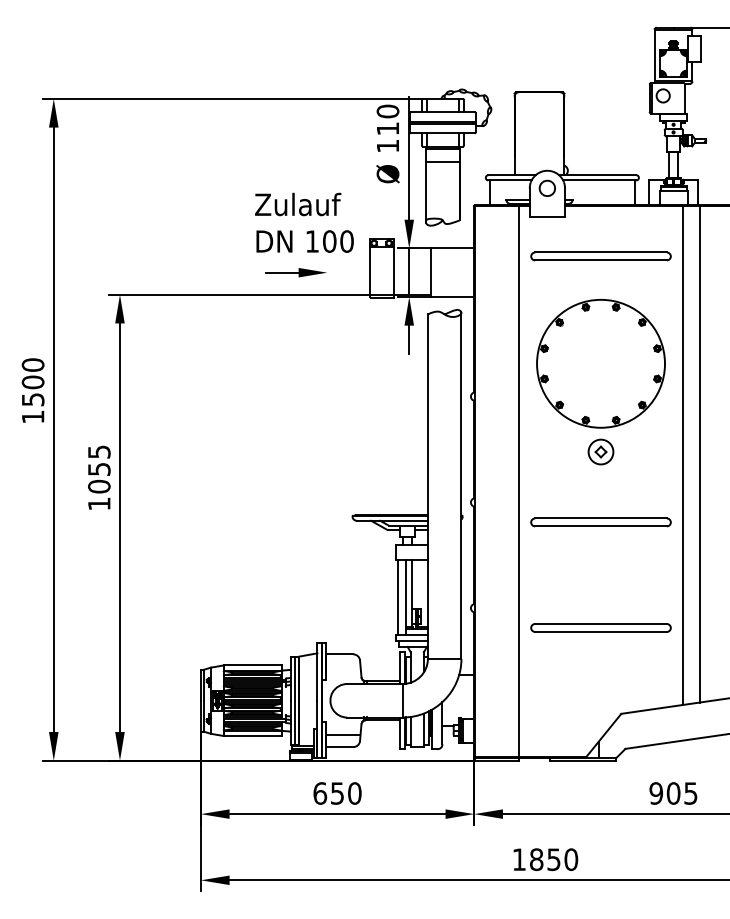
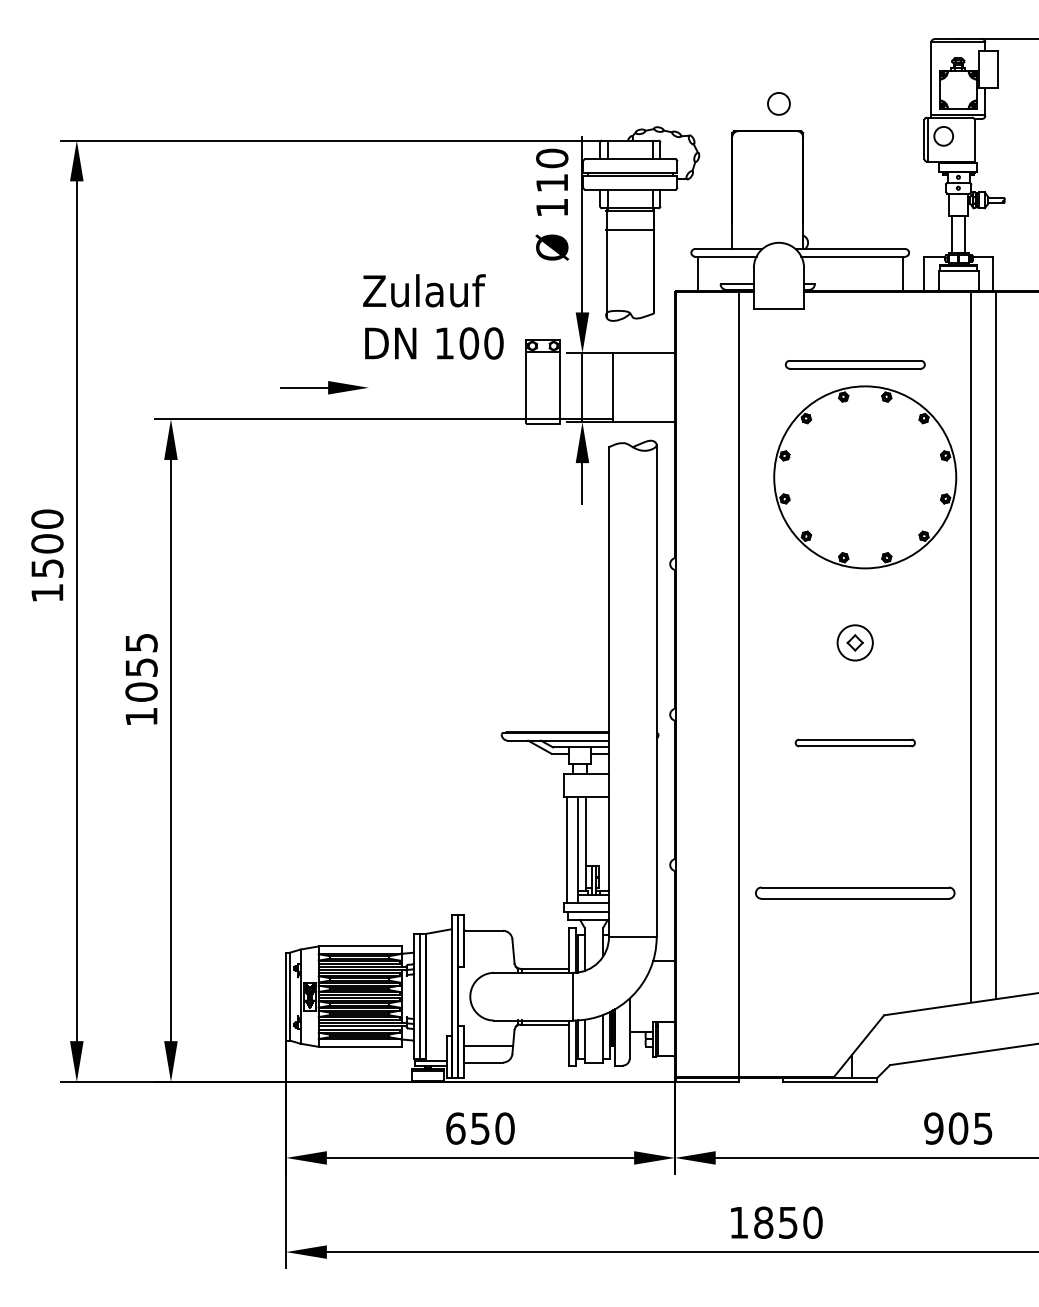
part: (547, 188) -> (778, 103), moved
part: (601, 256) -> (855, 364), size x0.7
part: (296, 272) -> (324, 387), moved
part: (601, 363) -> (865, 477), moved
part: (601, 522) -> (855, 742), size x0.6

